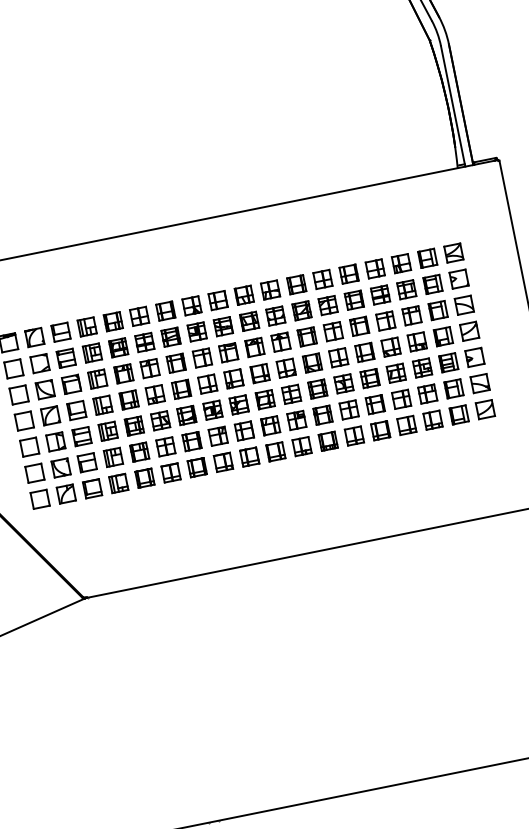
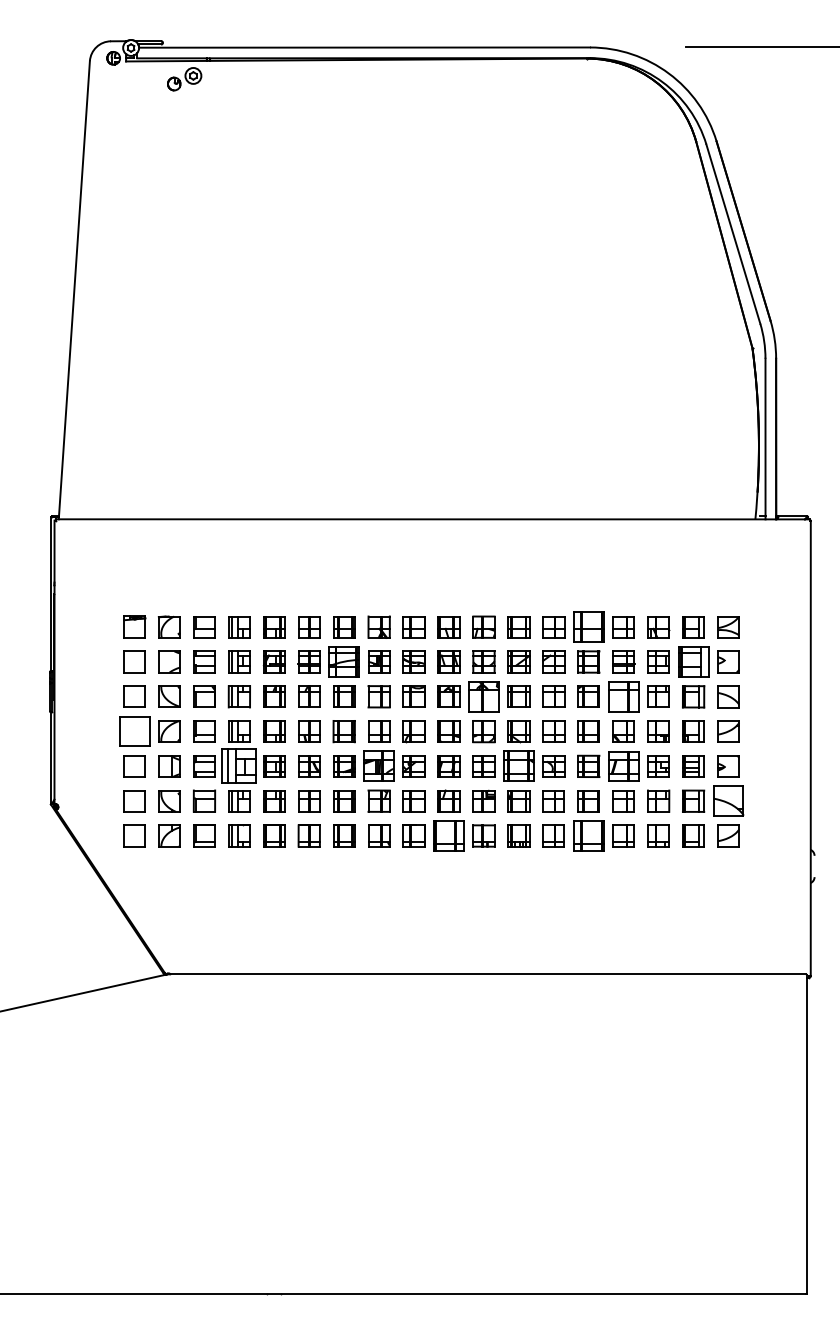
part: (348, 274) -> (588, 627), size x1.4
part: (432, 284) -> (693, 661), size x1.4
part: (385, 320) -> (623, 696), size x1.4
part: (170, 336) -> (343, 661), size x1.4
part: (280, 342) -> (483, 696), size x1.4
part: (396, 373) -> (623, 766), size x1.4
part: (480, 383) -> (728, 801), size x1.4
part: (317, 389) -> (518, 766), size x1.4
part: (212, 410) -> (378, 766), size x1.4
part: (24, 421) -> (134, 731), size x1.4
part: (380, 430) -> (588, 835), size x1.4
part: (108, 431) -> (239, 766), size x1.6
part: (275, 451) -> (448, 835), size x1.4

